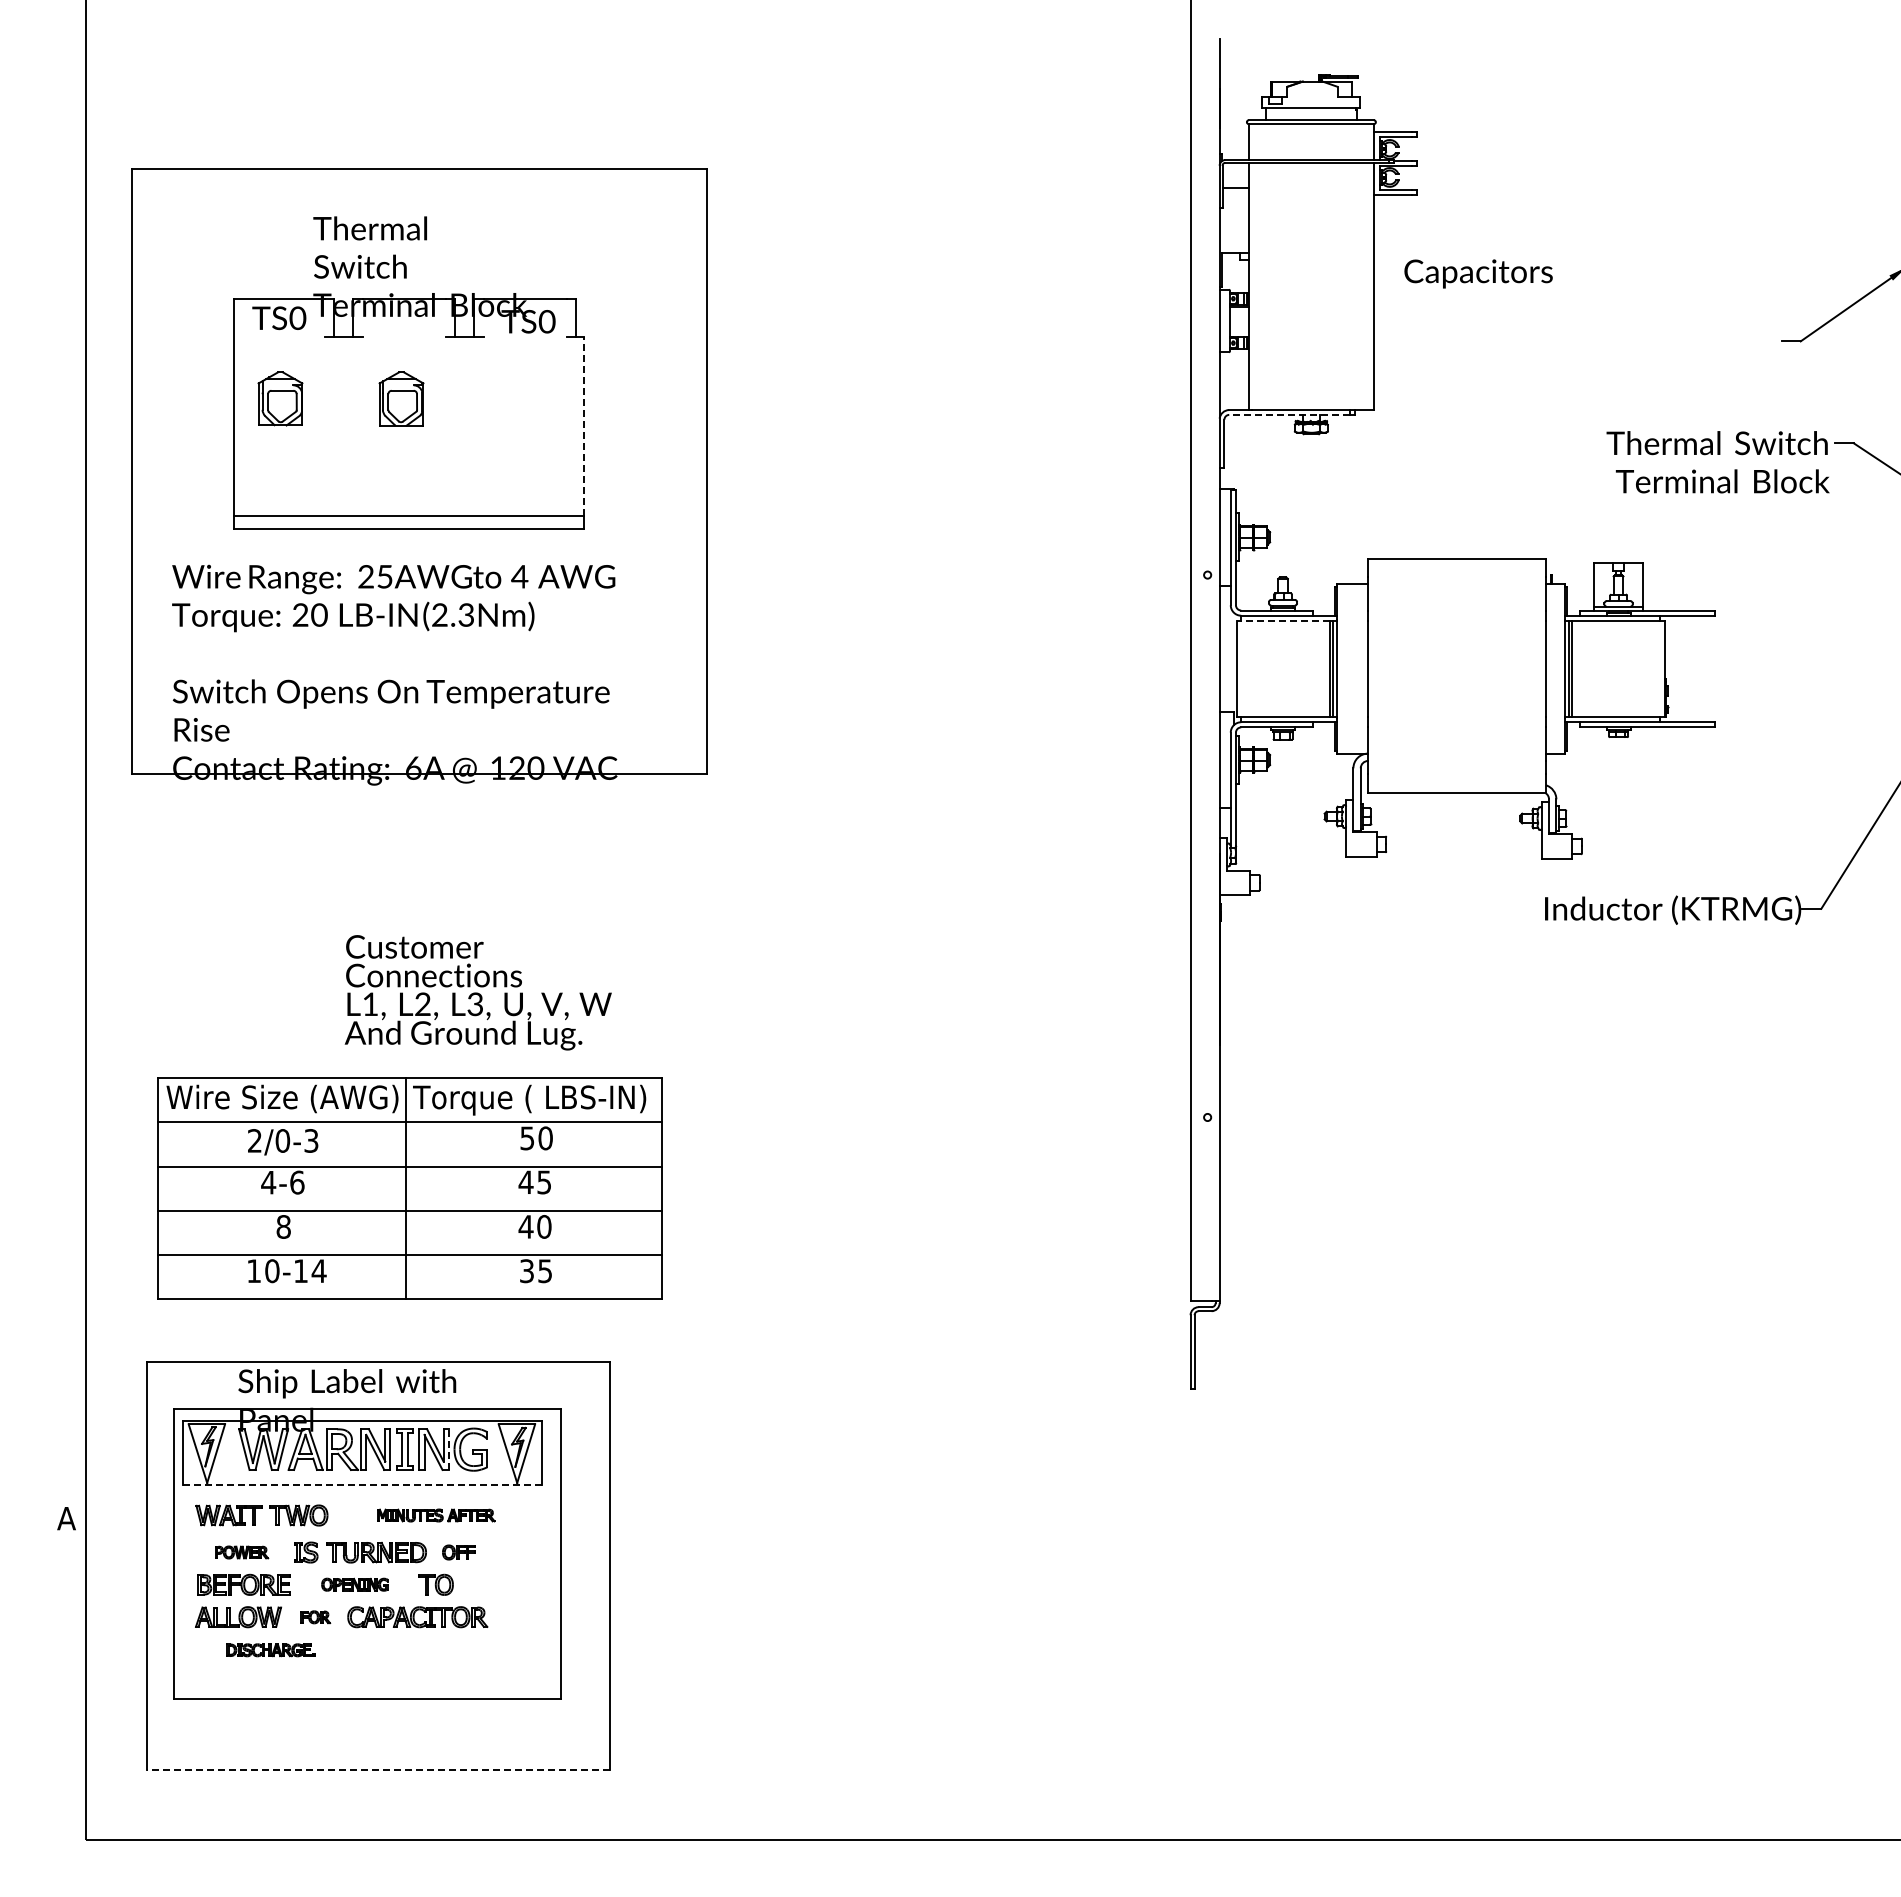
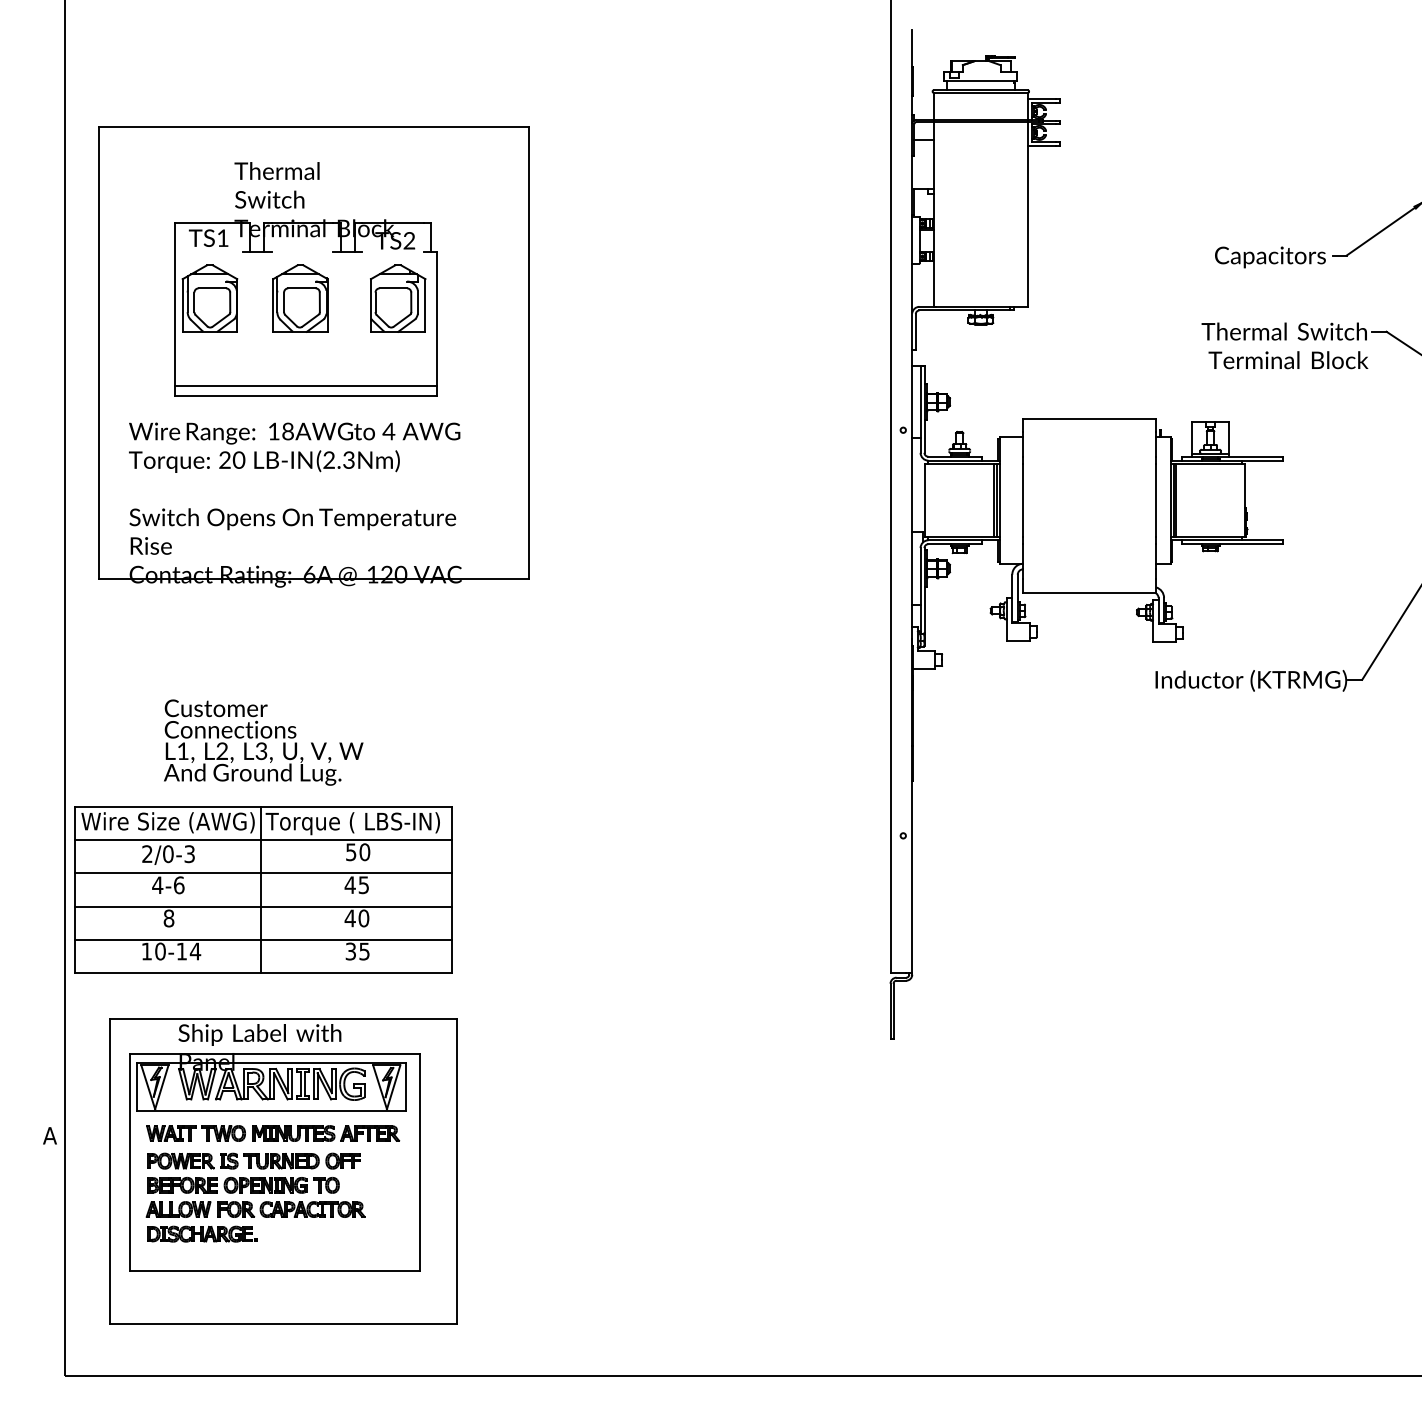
text: (1478, 273) -> (1270, 257), moved
text: (297, 317) -> (222, 237), TS0 -> TS1
text: (546, 321) -> (408, 240), TS0 -> TS2
part: (280, 398) -> (209, 298), size x1.67
part: (401, 398) -> (300, 298), size x1.67
part: (531, 398) -> (397, 298), added
line: (1289, 414) -> (964, 310), dashed -> solid
line: (584, 425) -> (437, 318), dashed -> solid
text: (375, 576) -> (281, 431), 25AWG -> 18AWG
line: (1282, 620) -> (959, 464), dashed -> solid
text: (477, 992) -> (263, 742), moved
part: (409, 1188) -> (263, 889), moved
line: (448, 1449) -> (335, 1084), dashed -> solid
line: (362, 1485) -> (271, 1111), dashed -> solid
part: (436, 1515) -> (326, 1133), size x1.67
part: (241, 1552) -> (180, 1161), size x1.67
part: (458, 1552) -> (343, 1161), size x1.43
part: (354, 1584) -> (265, 1185), size x1.67
part: (315, 1617) -> (236, 1209), size x1.67
part: (270, 1650) -> (202, 1234), size x1.67
line: (378, 1769) -> (283, 1323), dashed -> solid

